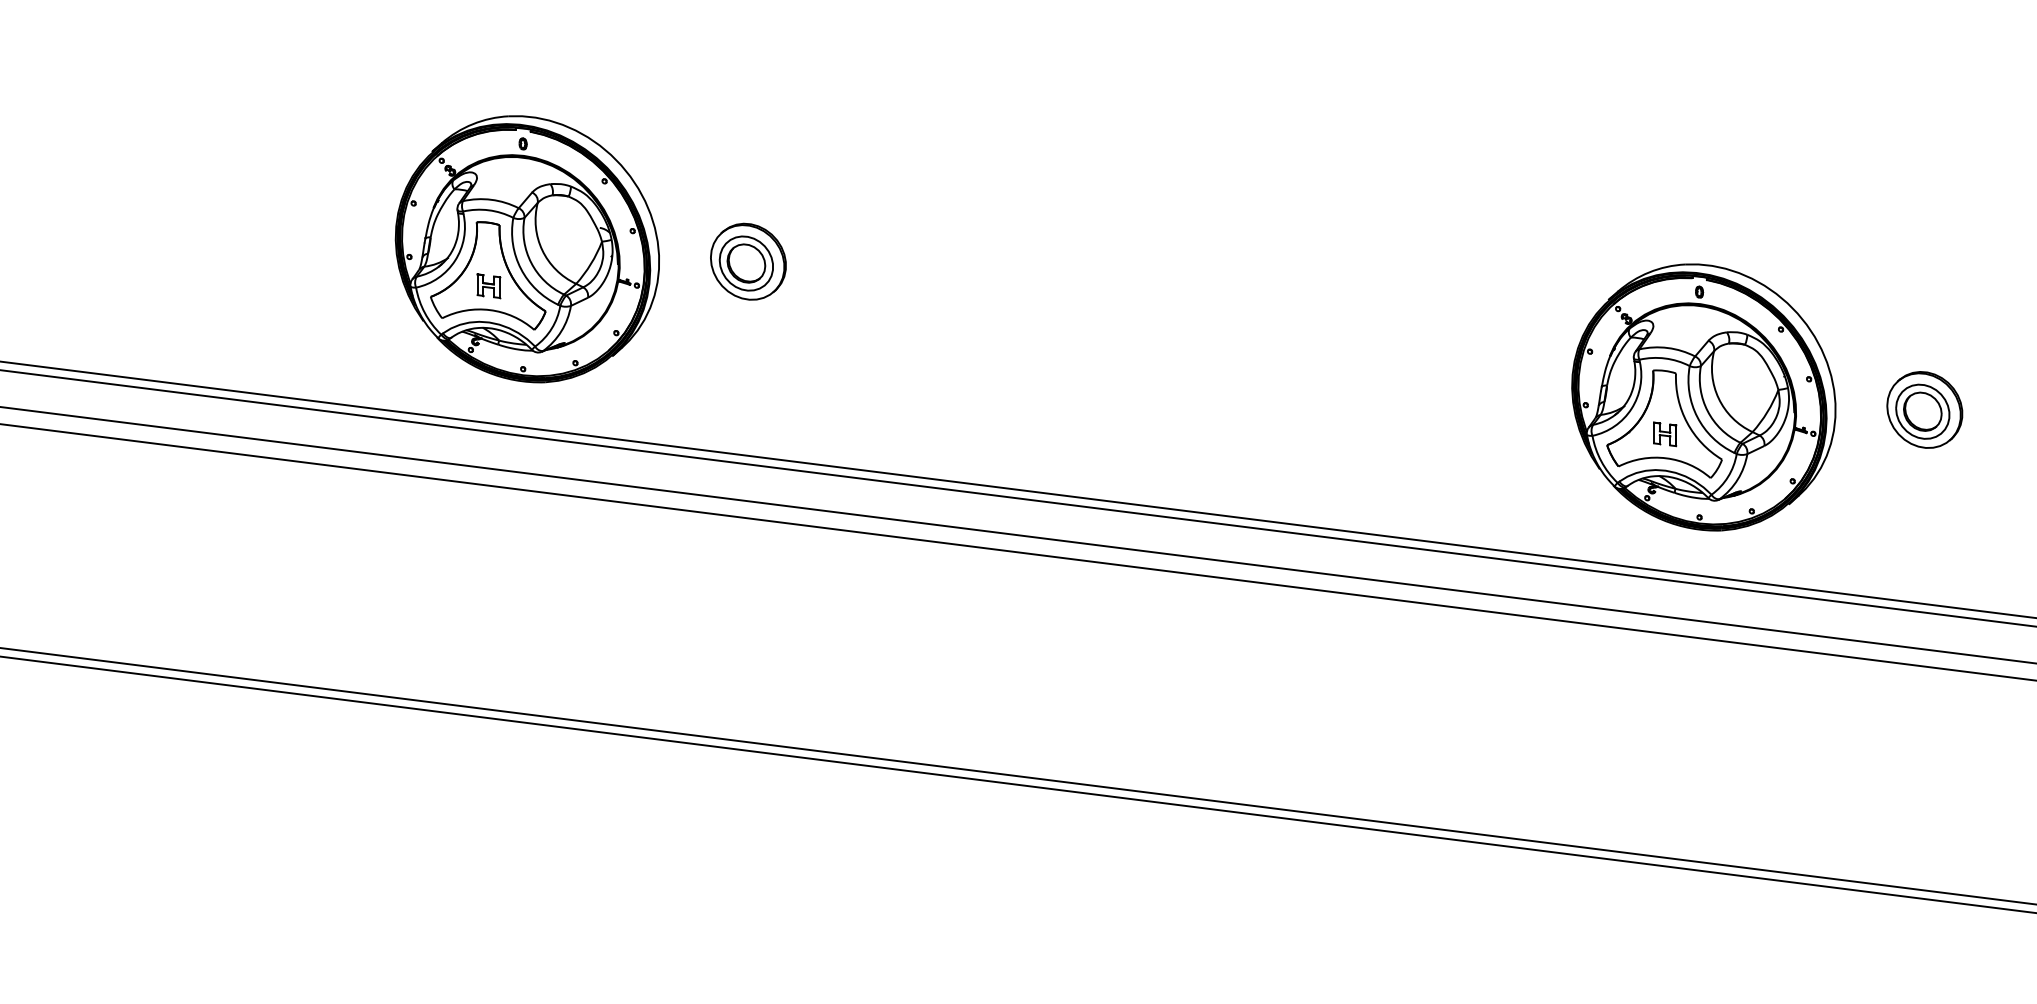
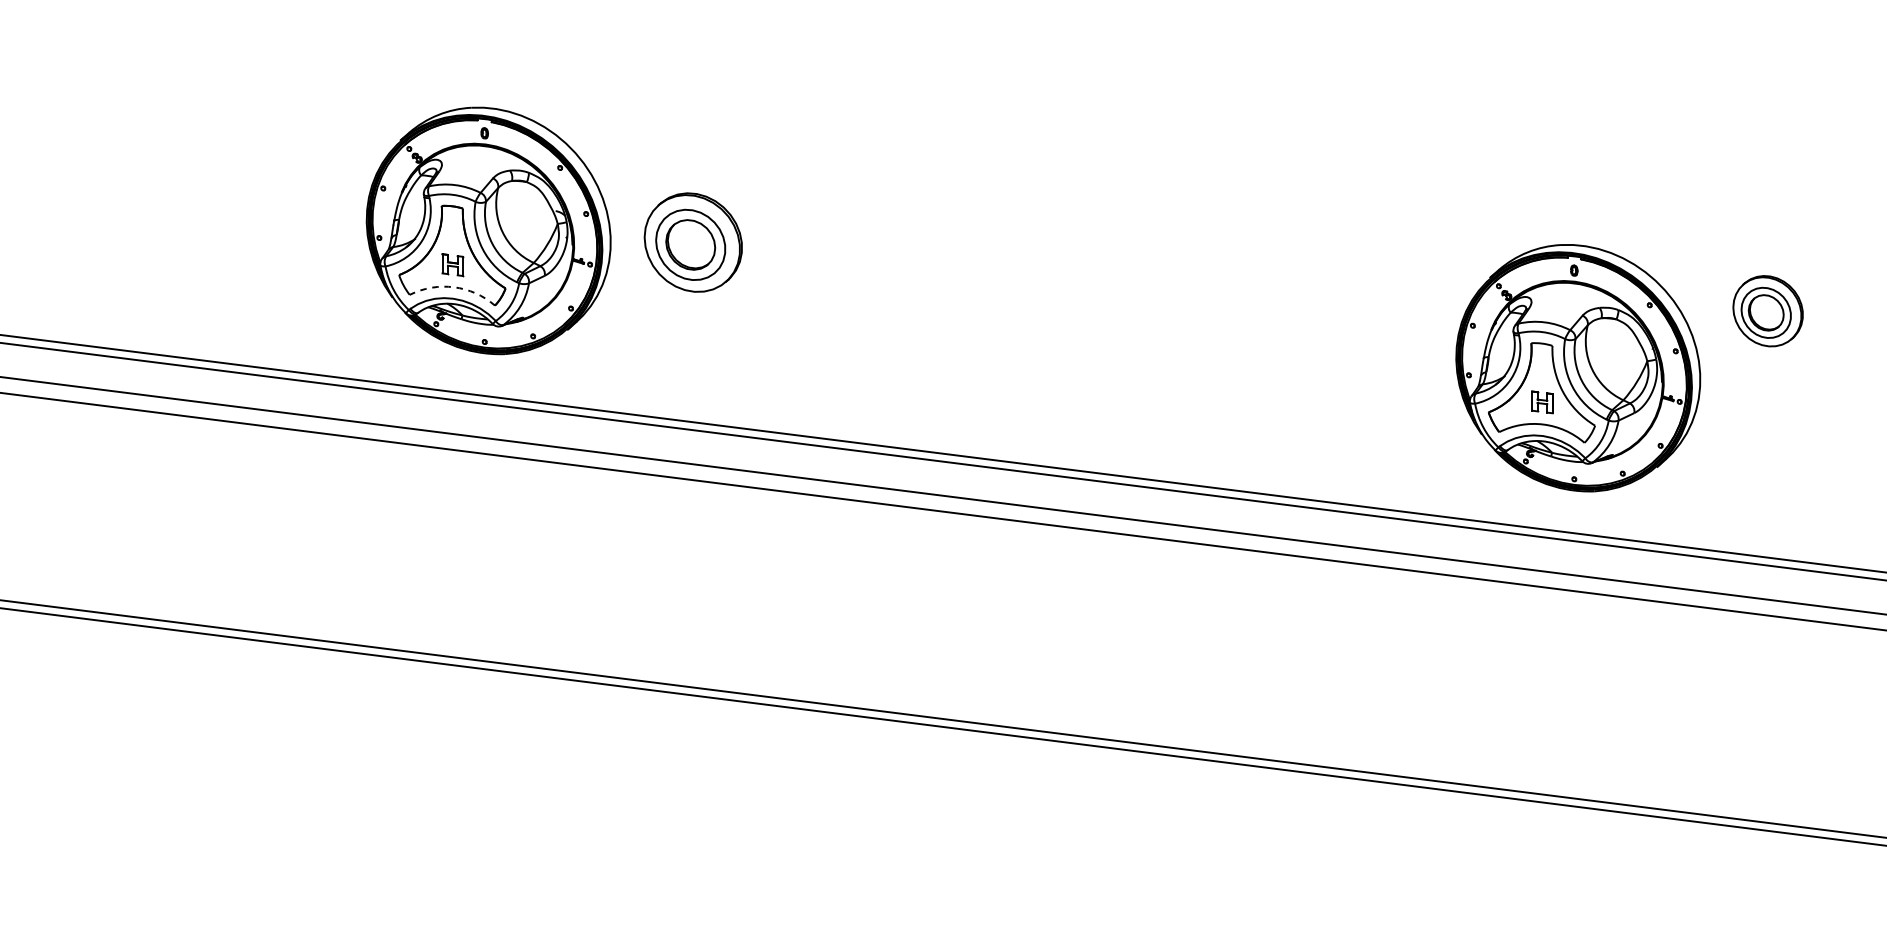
part: (748, 261) -> (693, 242), size x1.4
arc: (490, 310) -> (454, 287), solid -> dashed
part: (1924, 409) -> (1767, 310), moved

